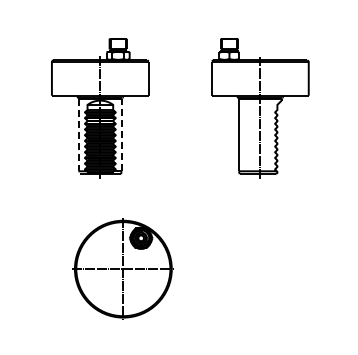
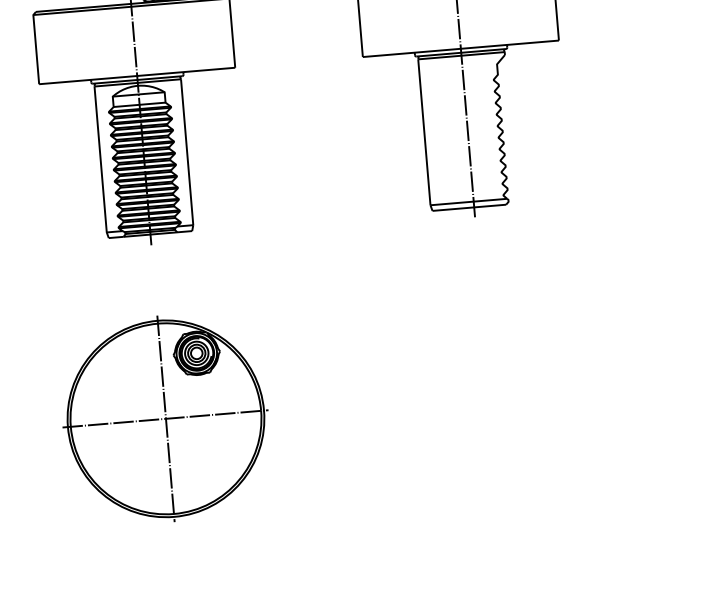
line: (121, 134) -> (186, 150), dashed -> solid
line: (78, 137) -> (100, 164), dashed -> solid
part: (122, 268) -> (164, 417), moved

